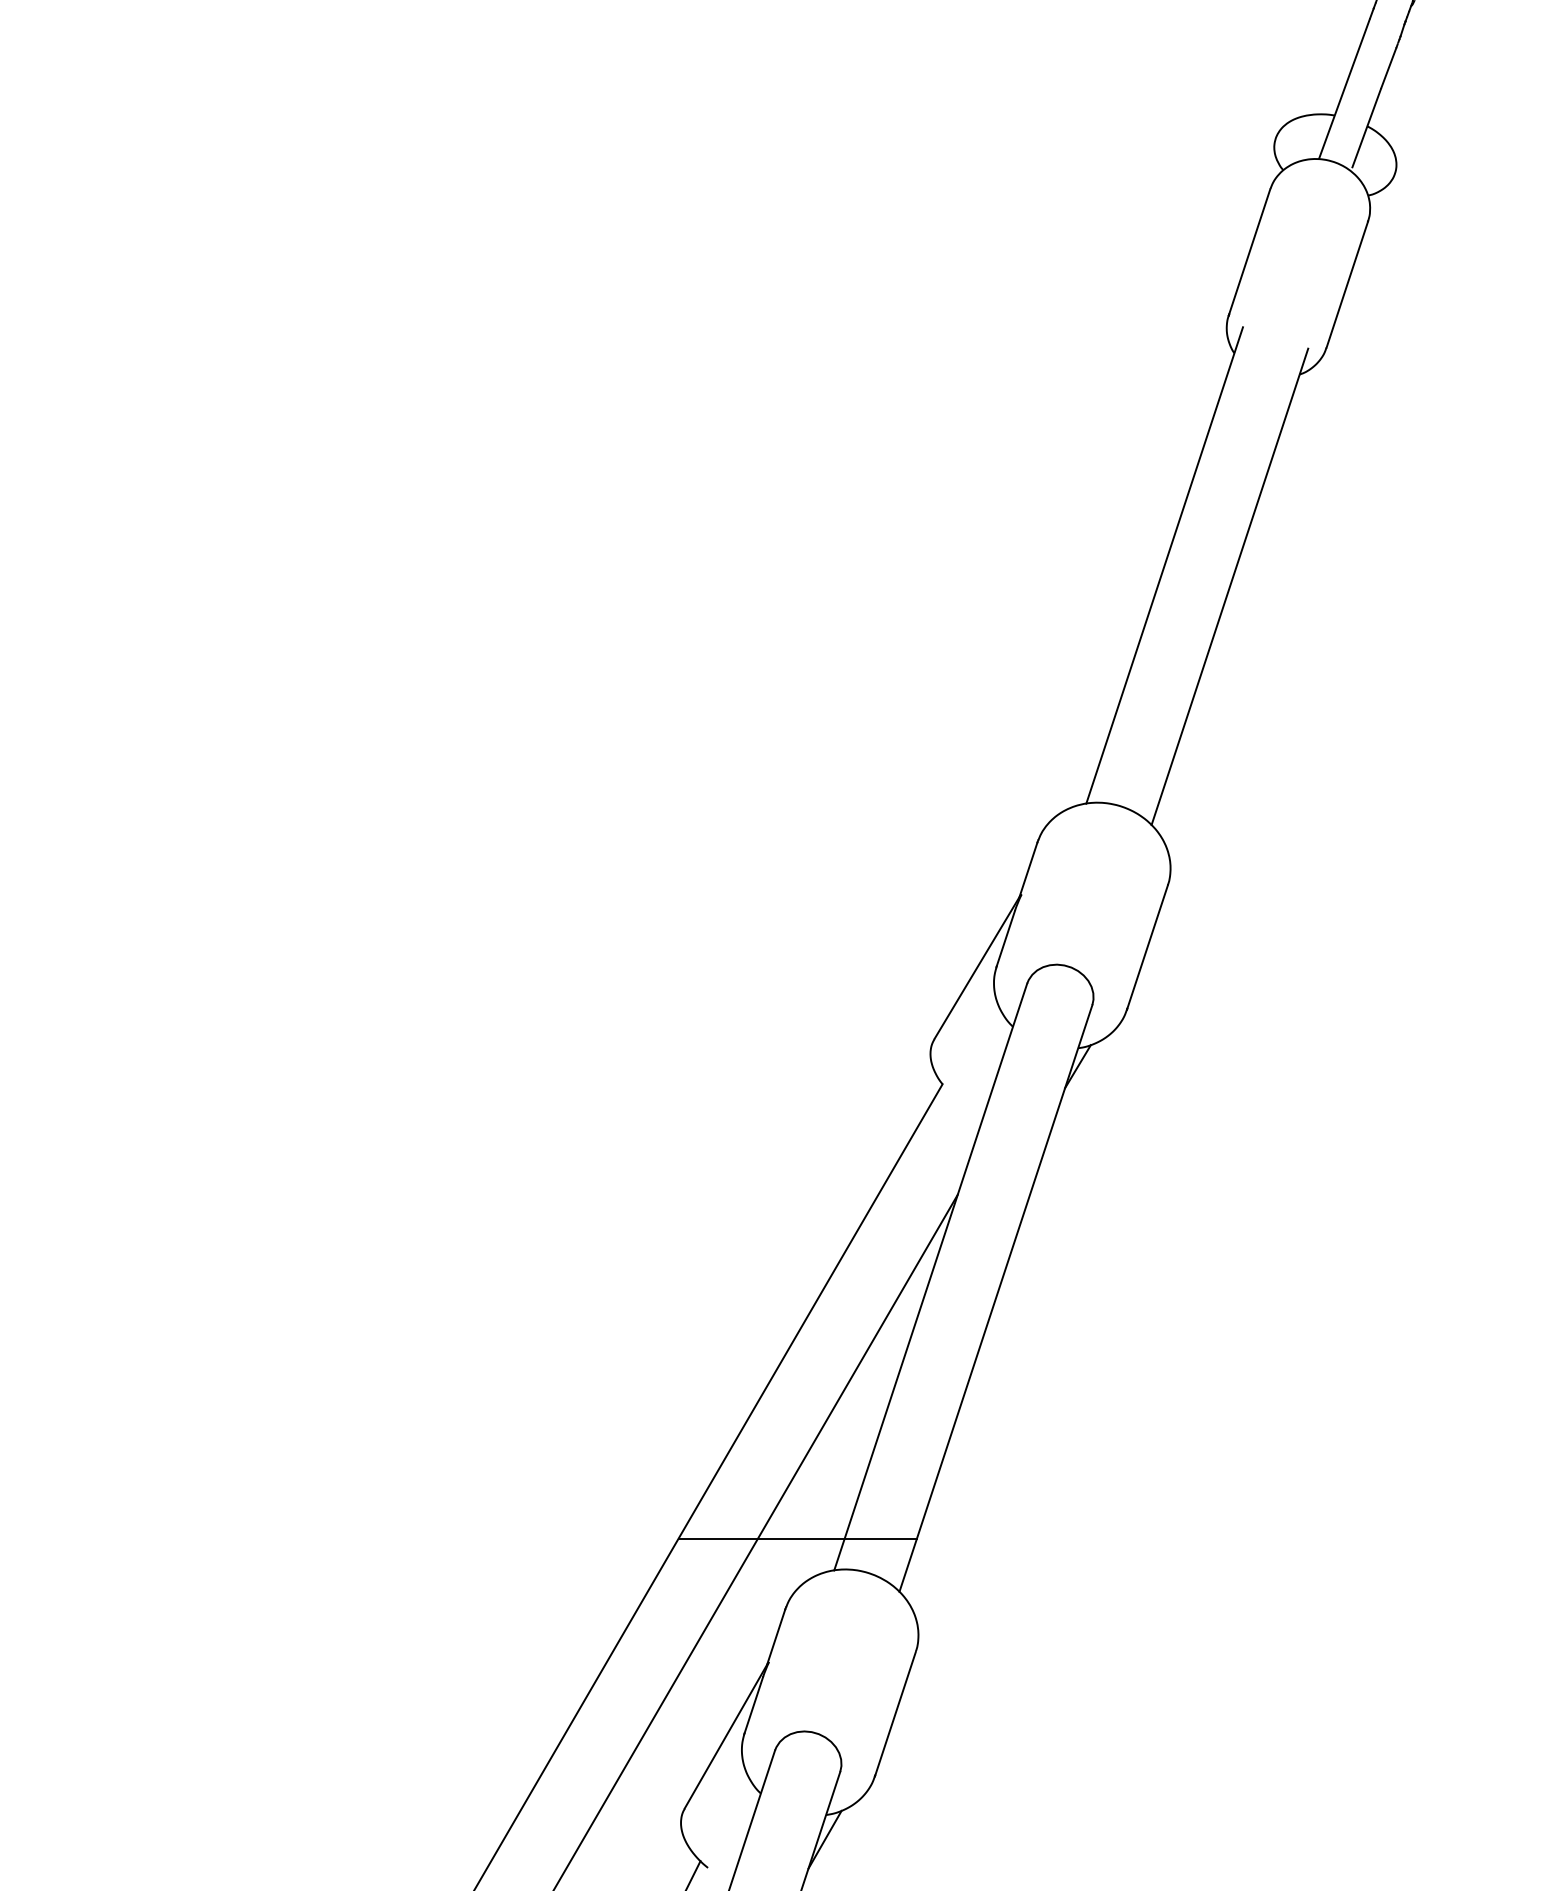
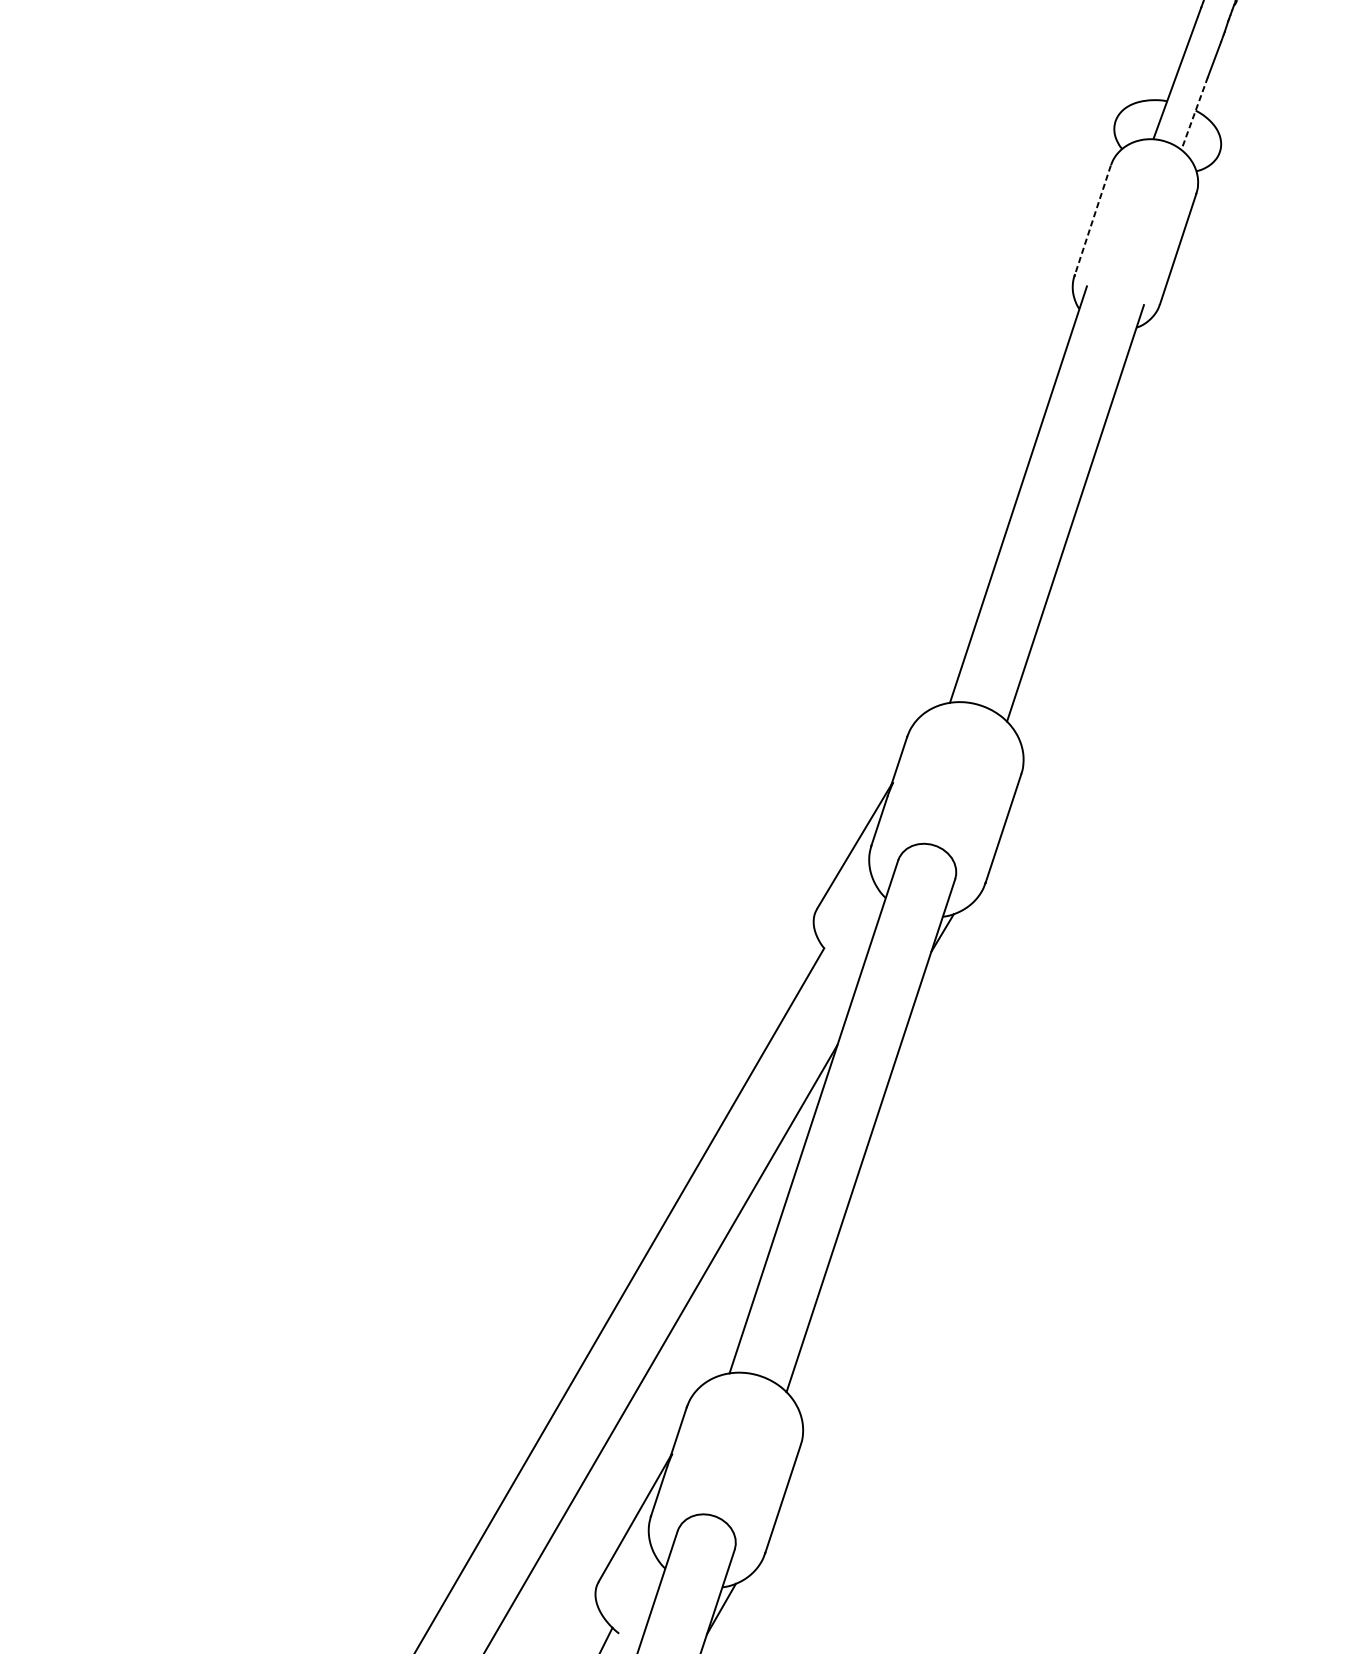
line: (1366, 128) -> (1194, 112), solid -> dashed
line: (1249, 252) -> (1092, 220), solid -> dashed
line: (797, 1538) -> (697, 1345), removed

